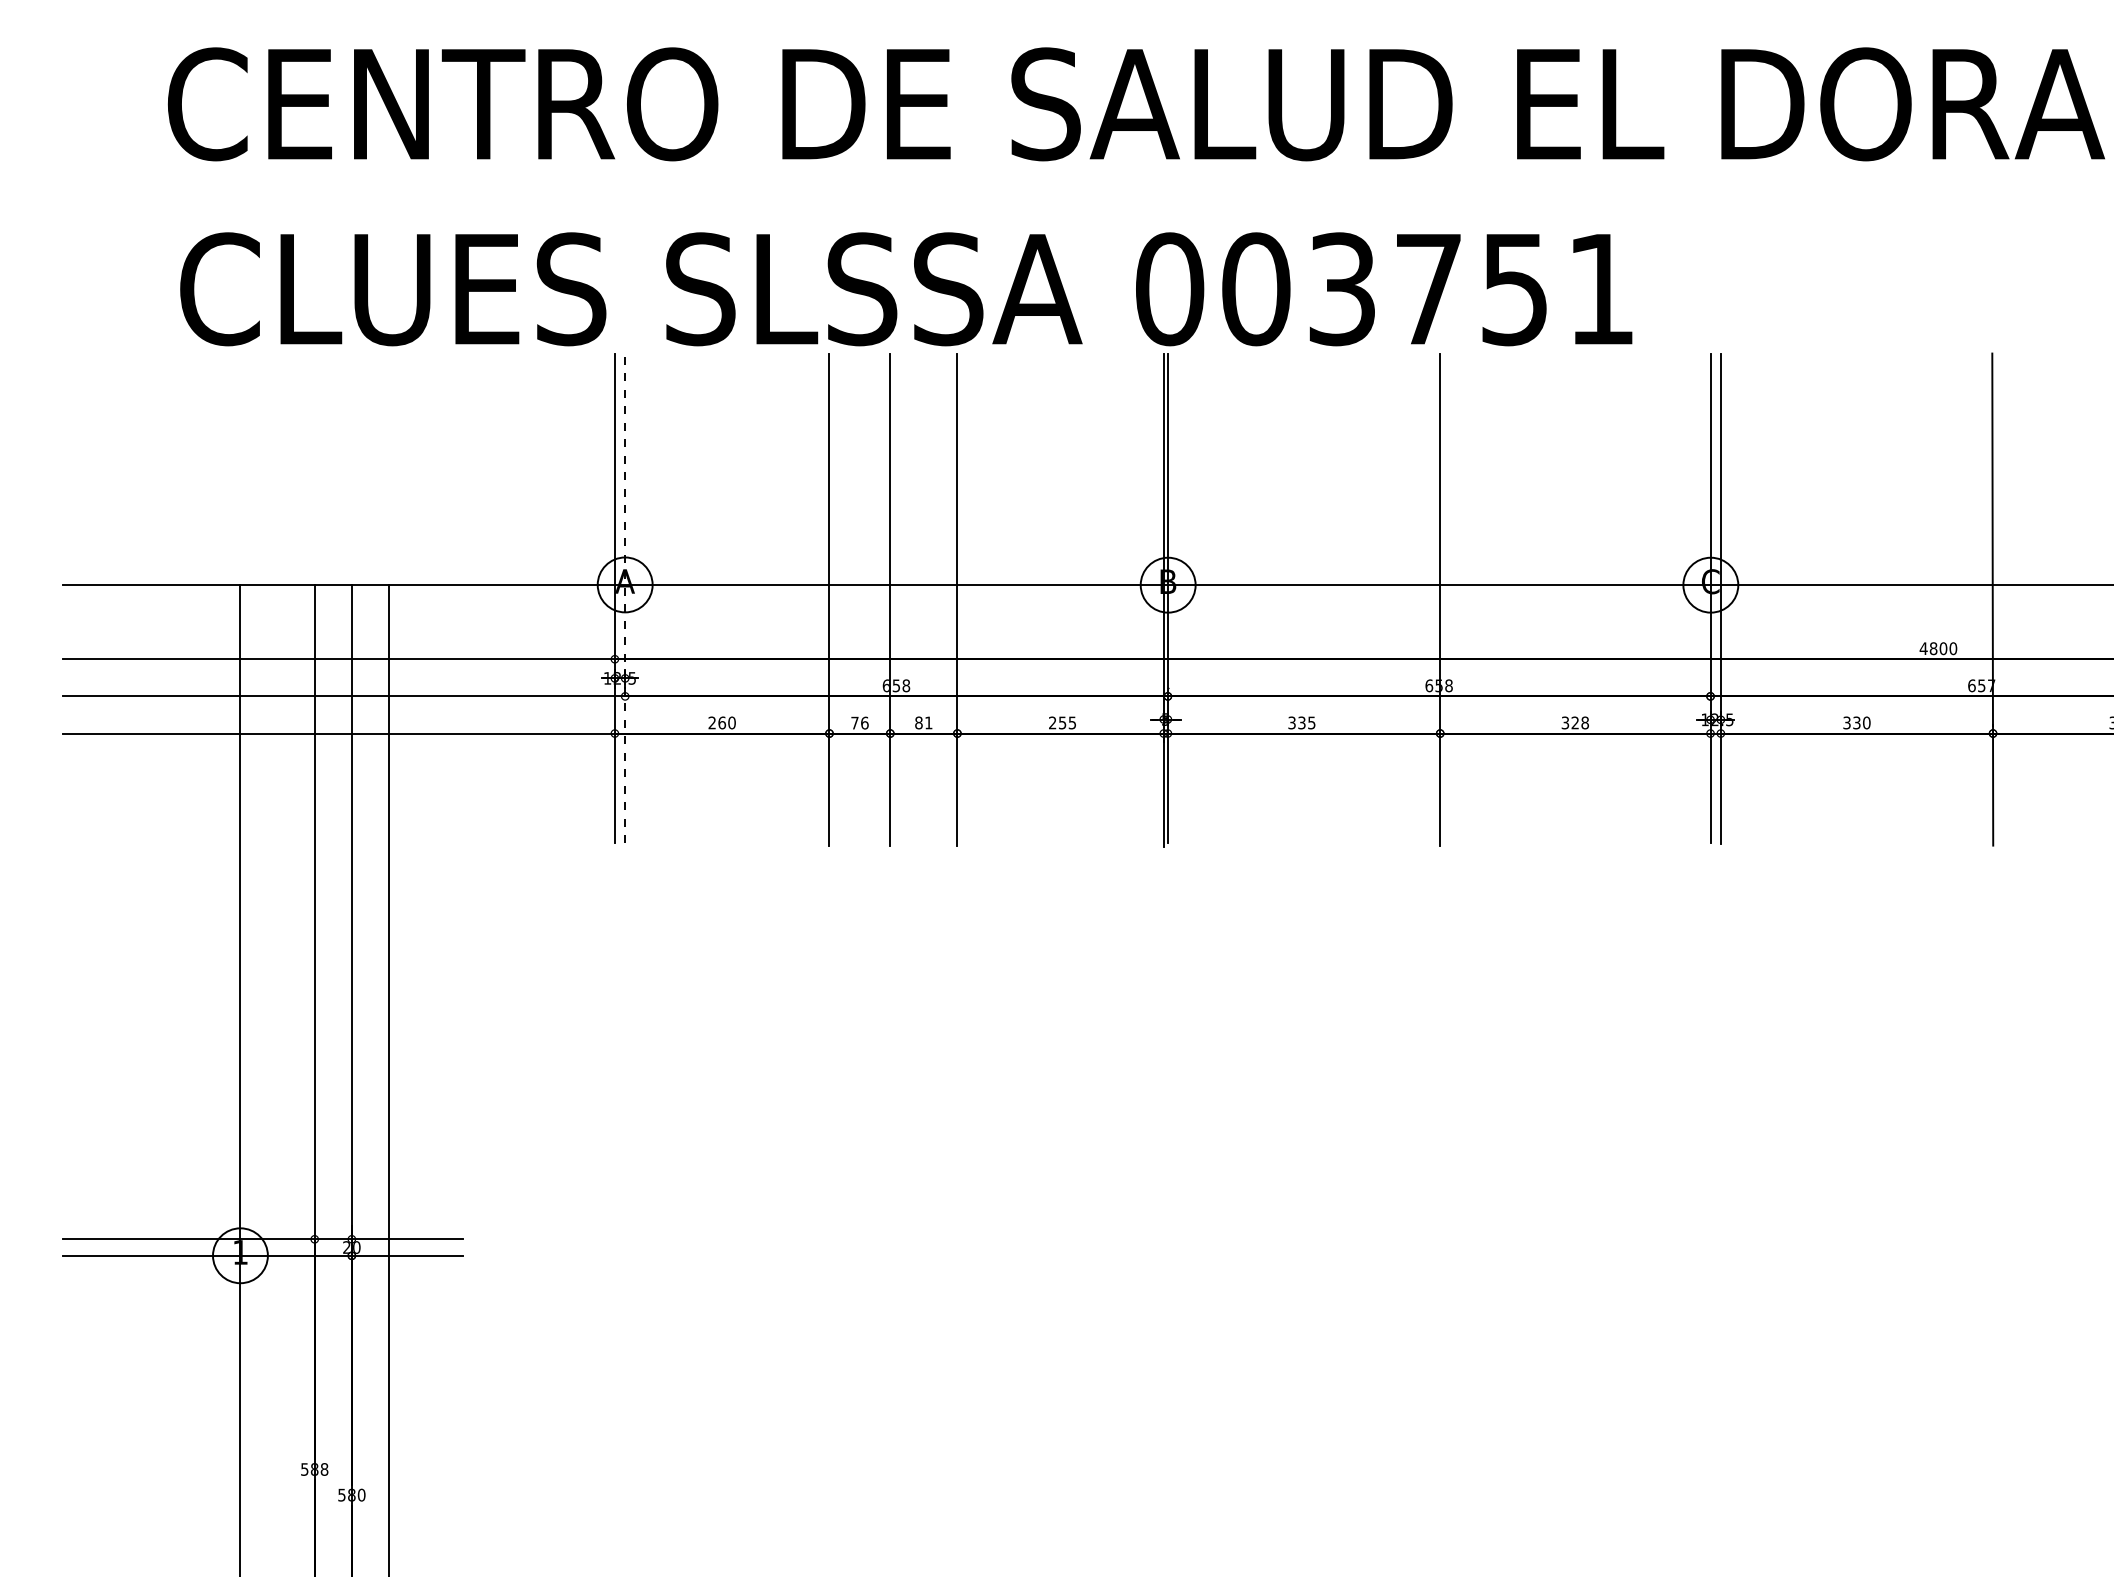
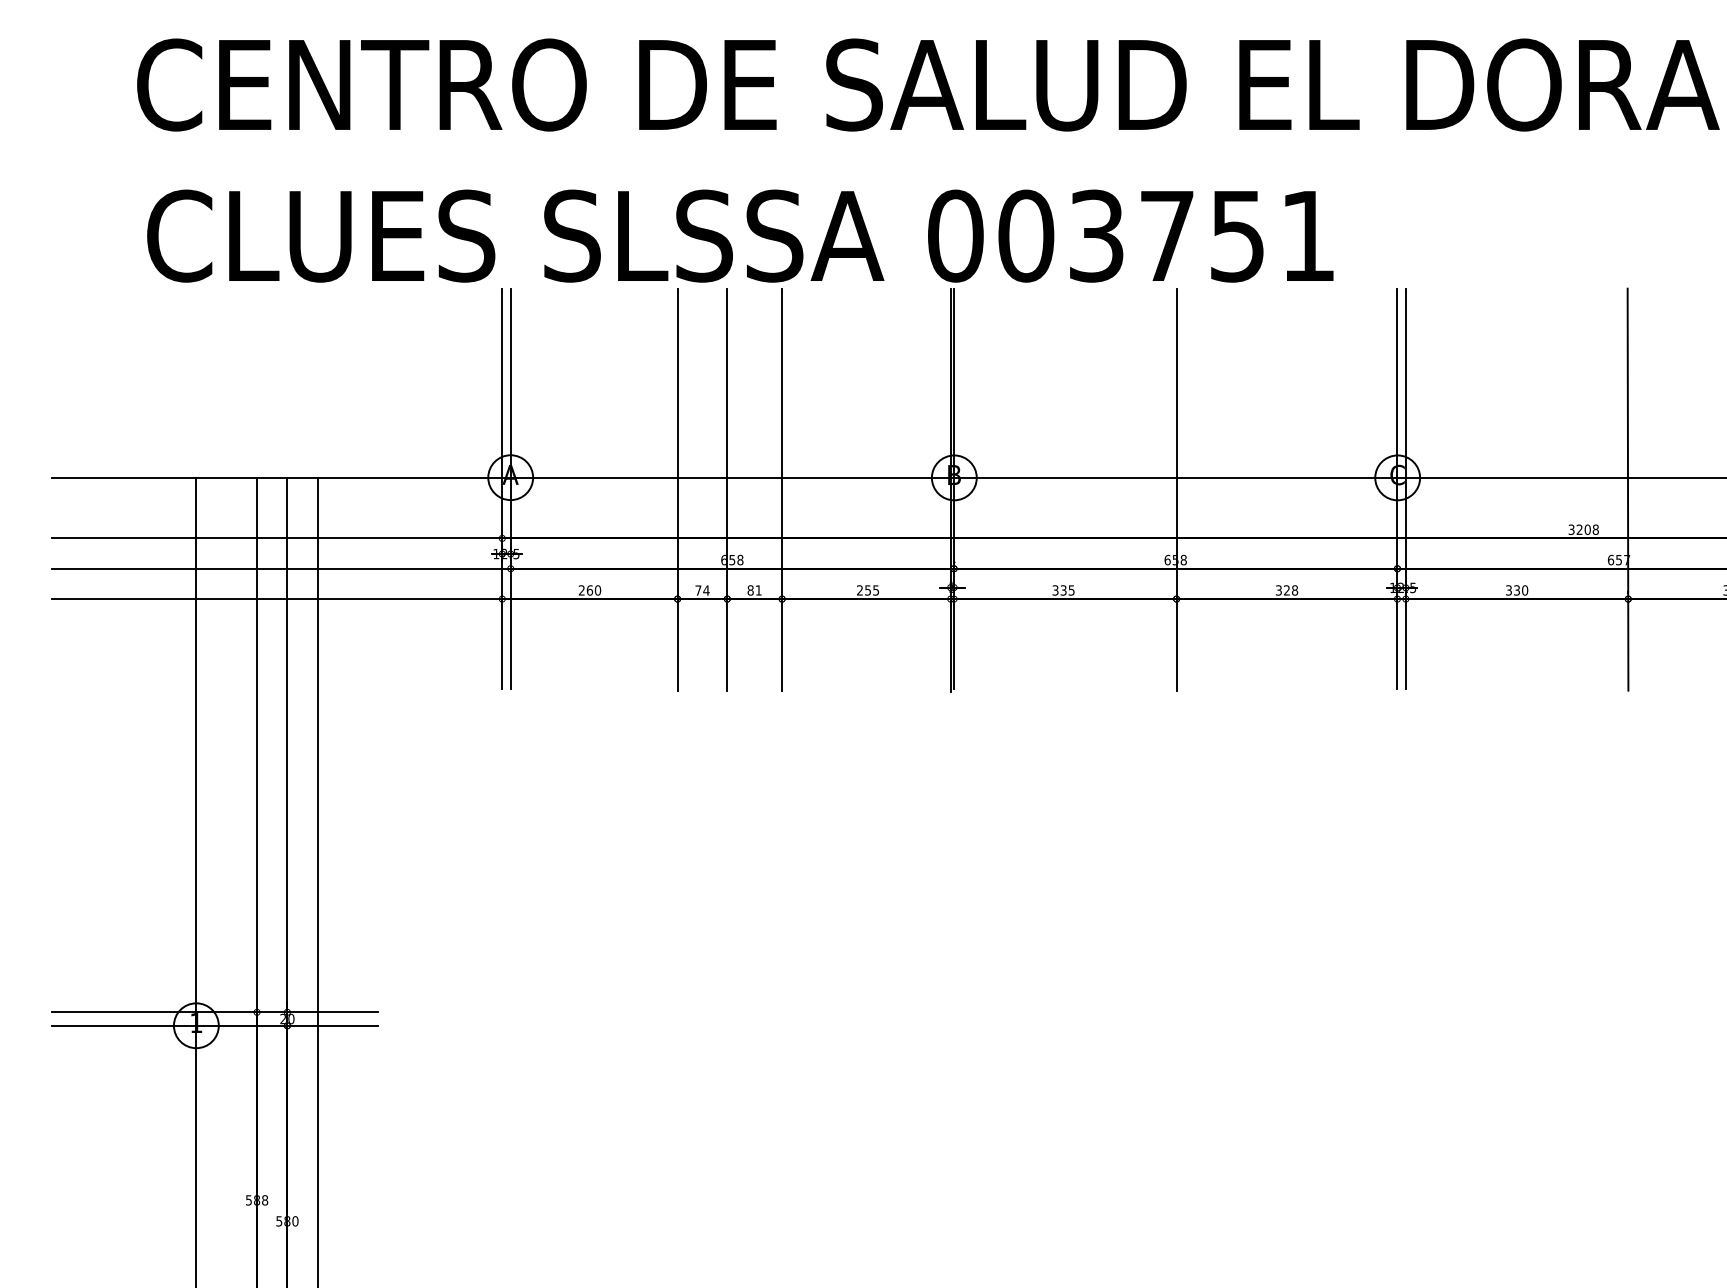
line: (625, 598) -> (510, 488), dashed -> solid
text: (1938, 648) -> (1583, 529), 4800 -> 3208
text: (864, 722) -> (706, 590), 76 -> 74

